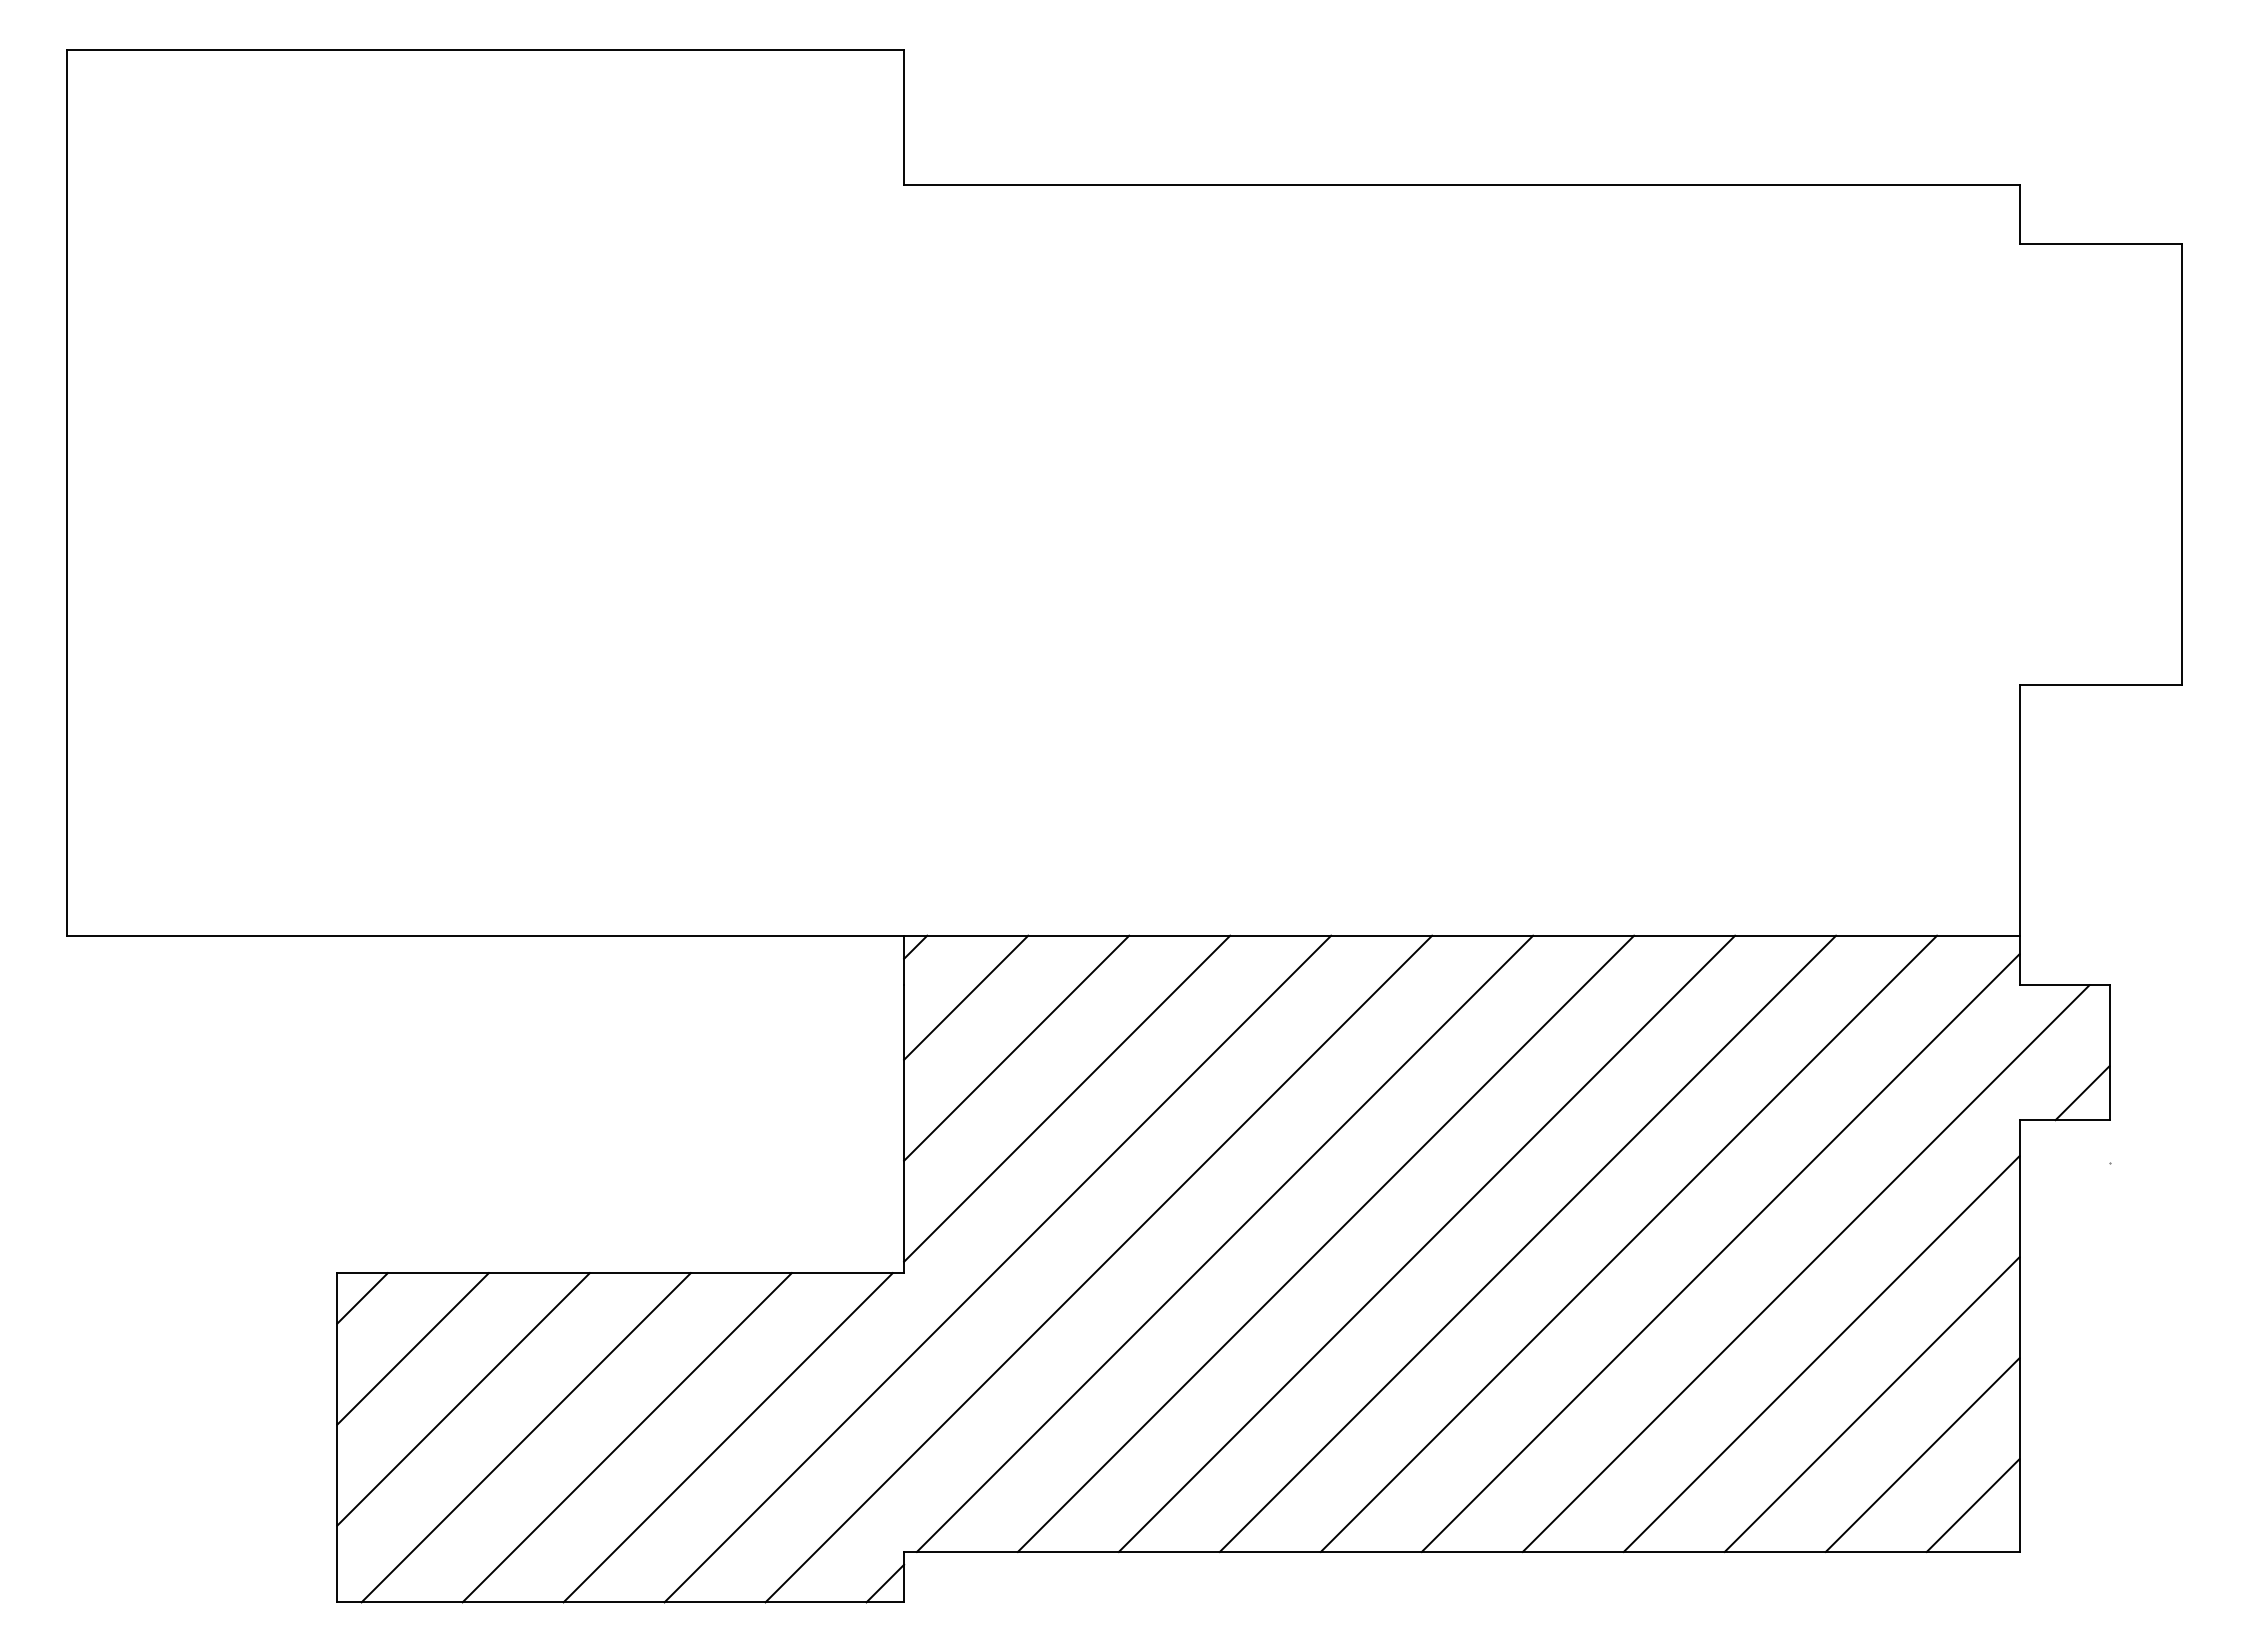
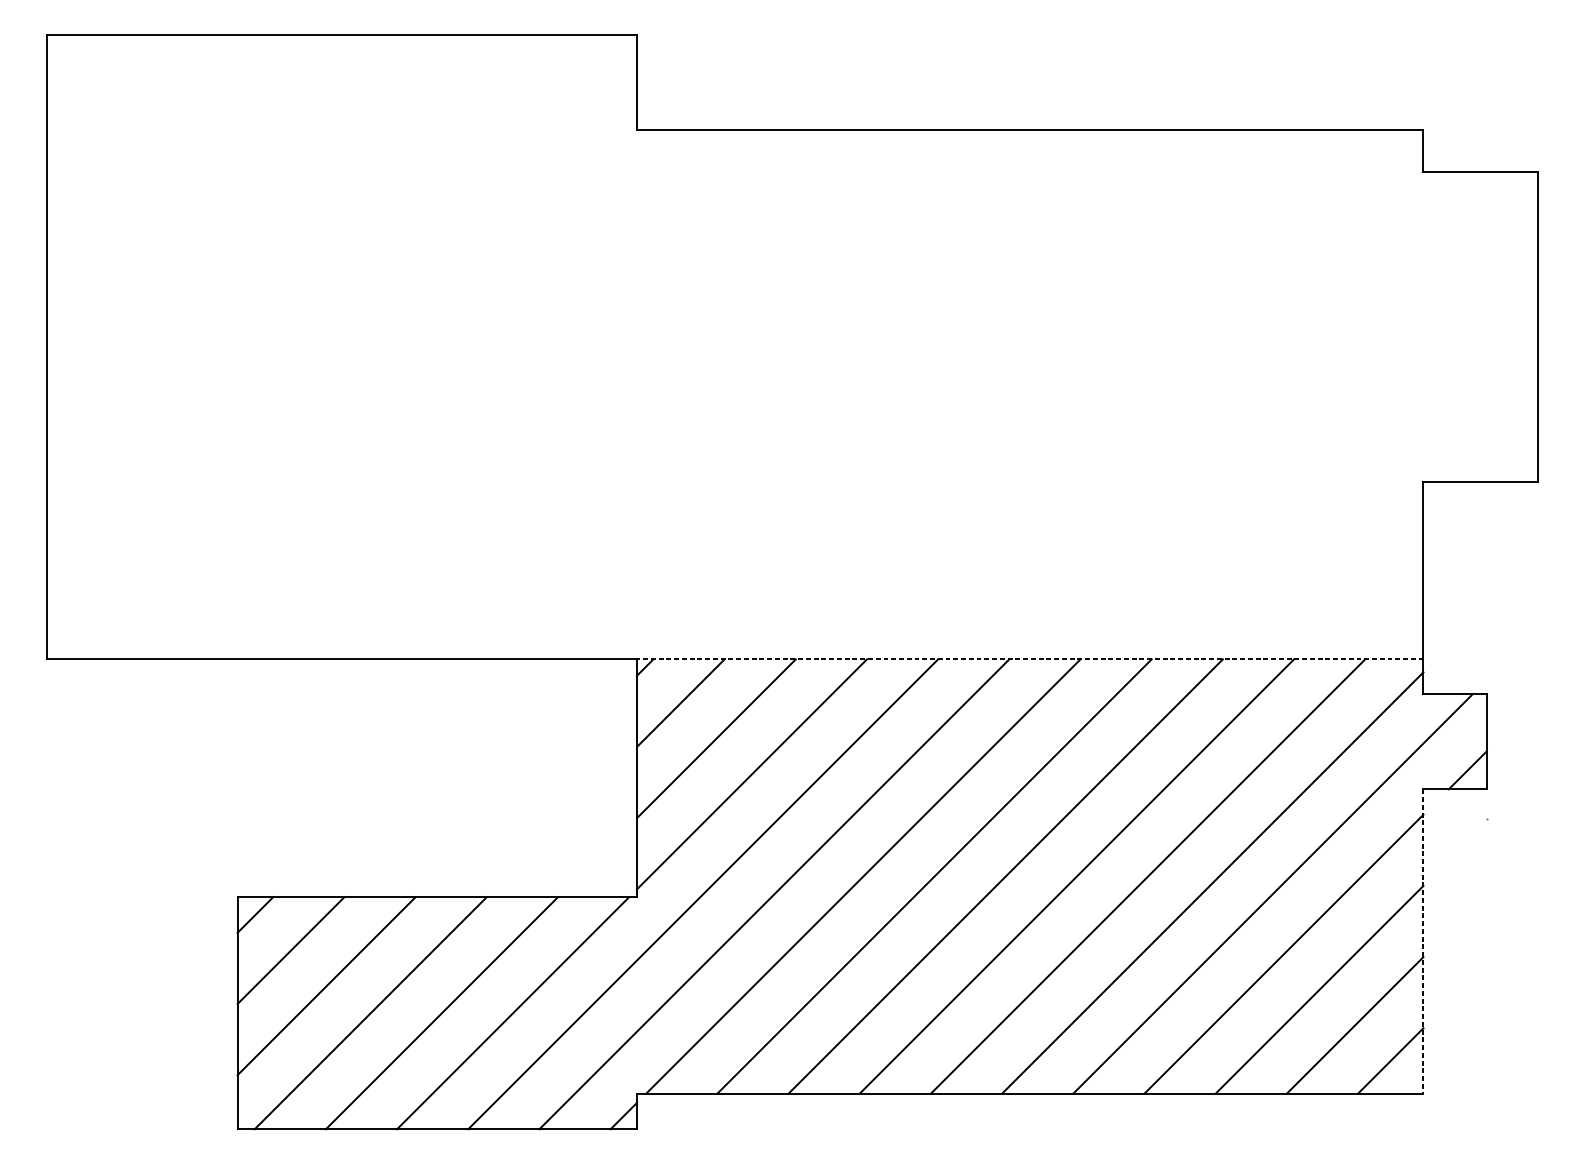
line: (1461, 935) -> (1030, 659), solid -> dashed
line: (2019, 1336) -> (1423, 941), solid -> dashed

